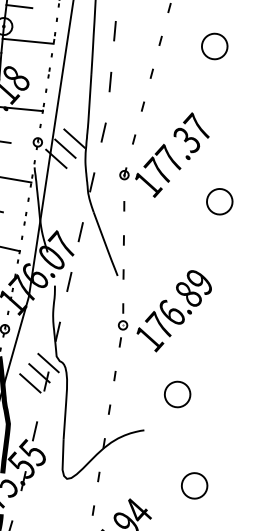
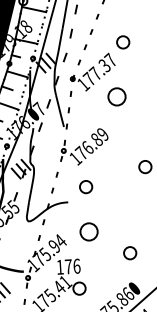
part: (215, 46) -> (123, 42), moved
part: (218, 202) -> (116, 97), size x1.4
part: (195, 485) -> (89, 231), size x1.4

